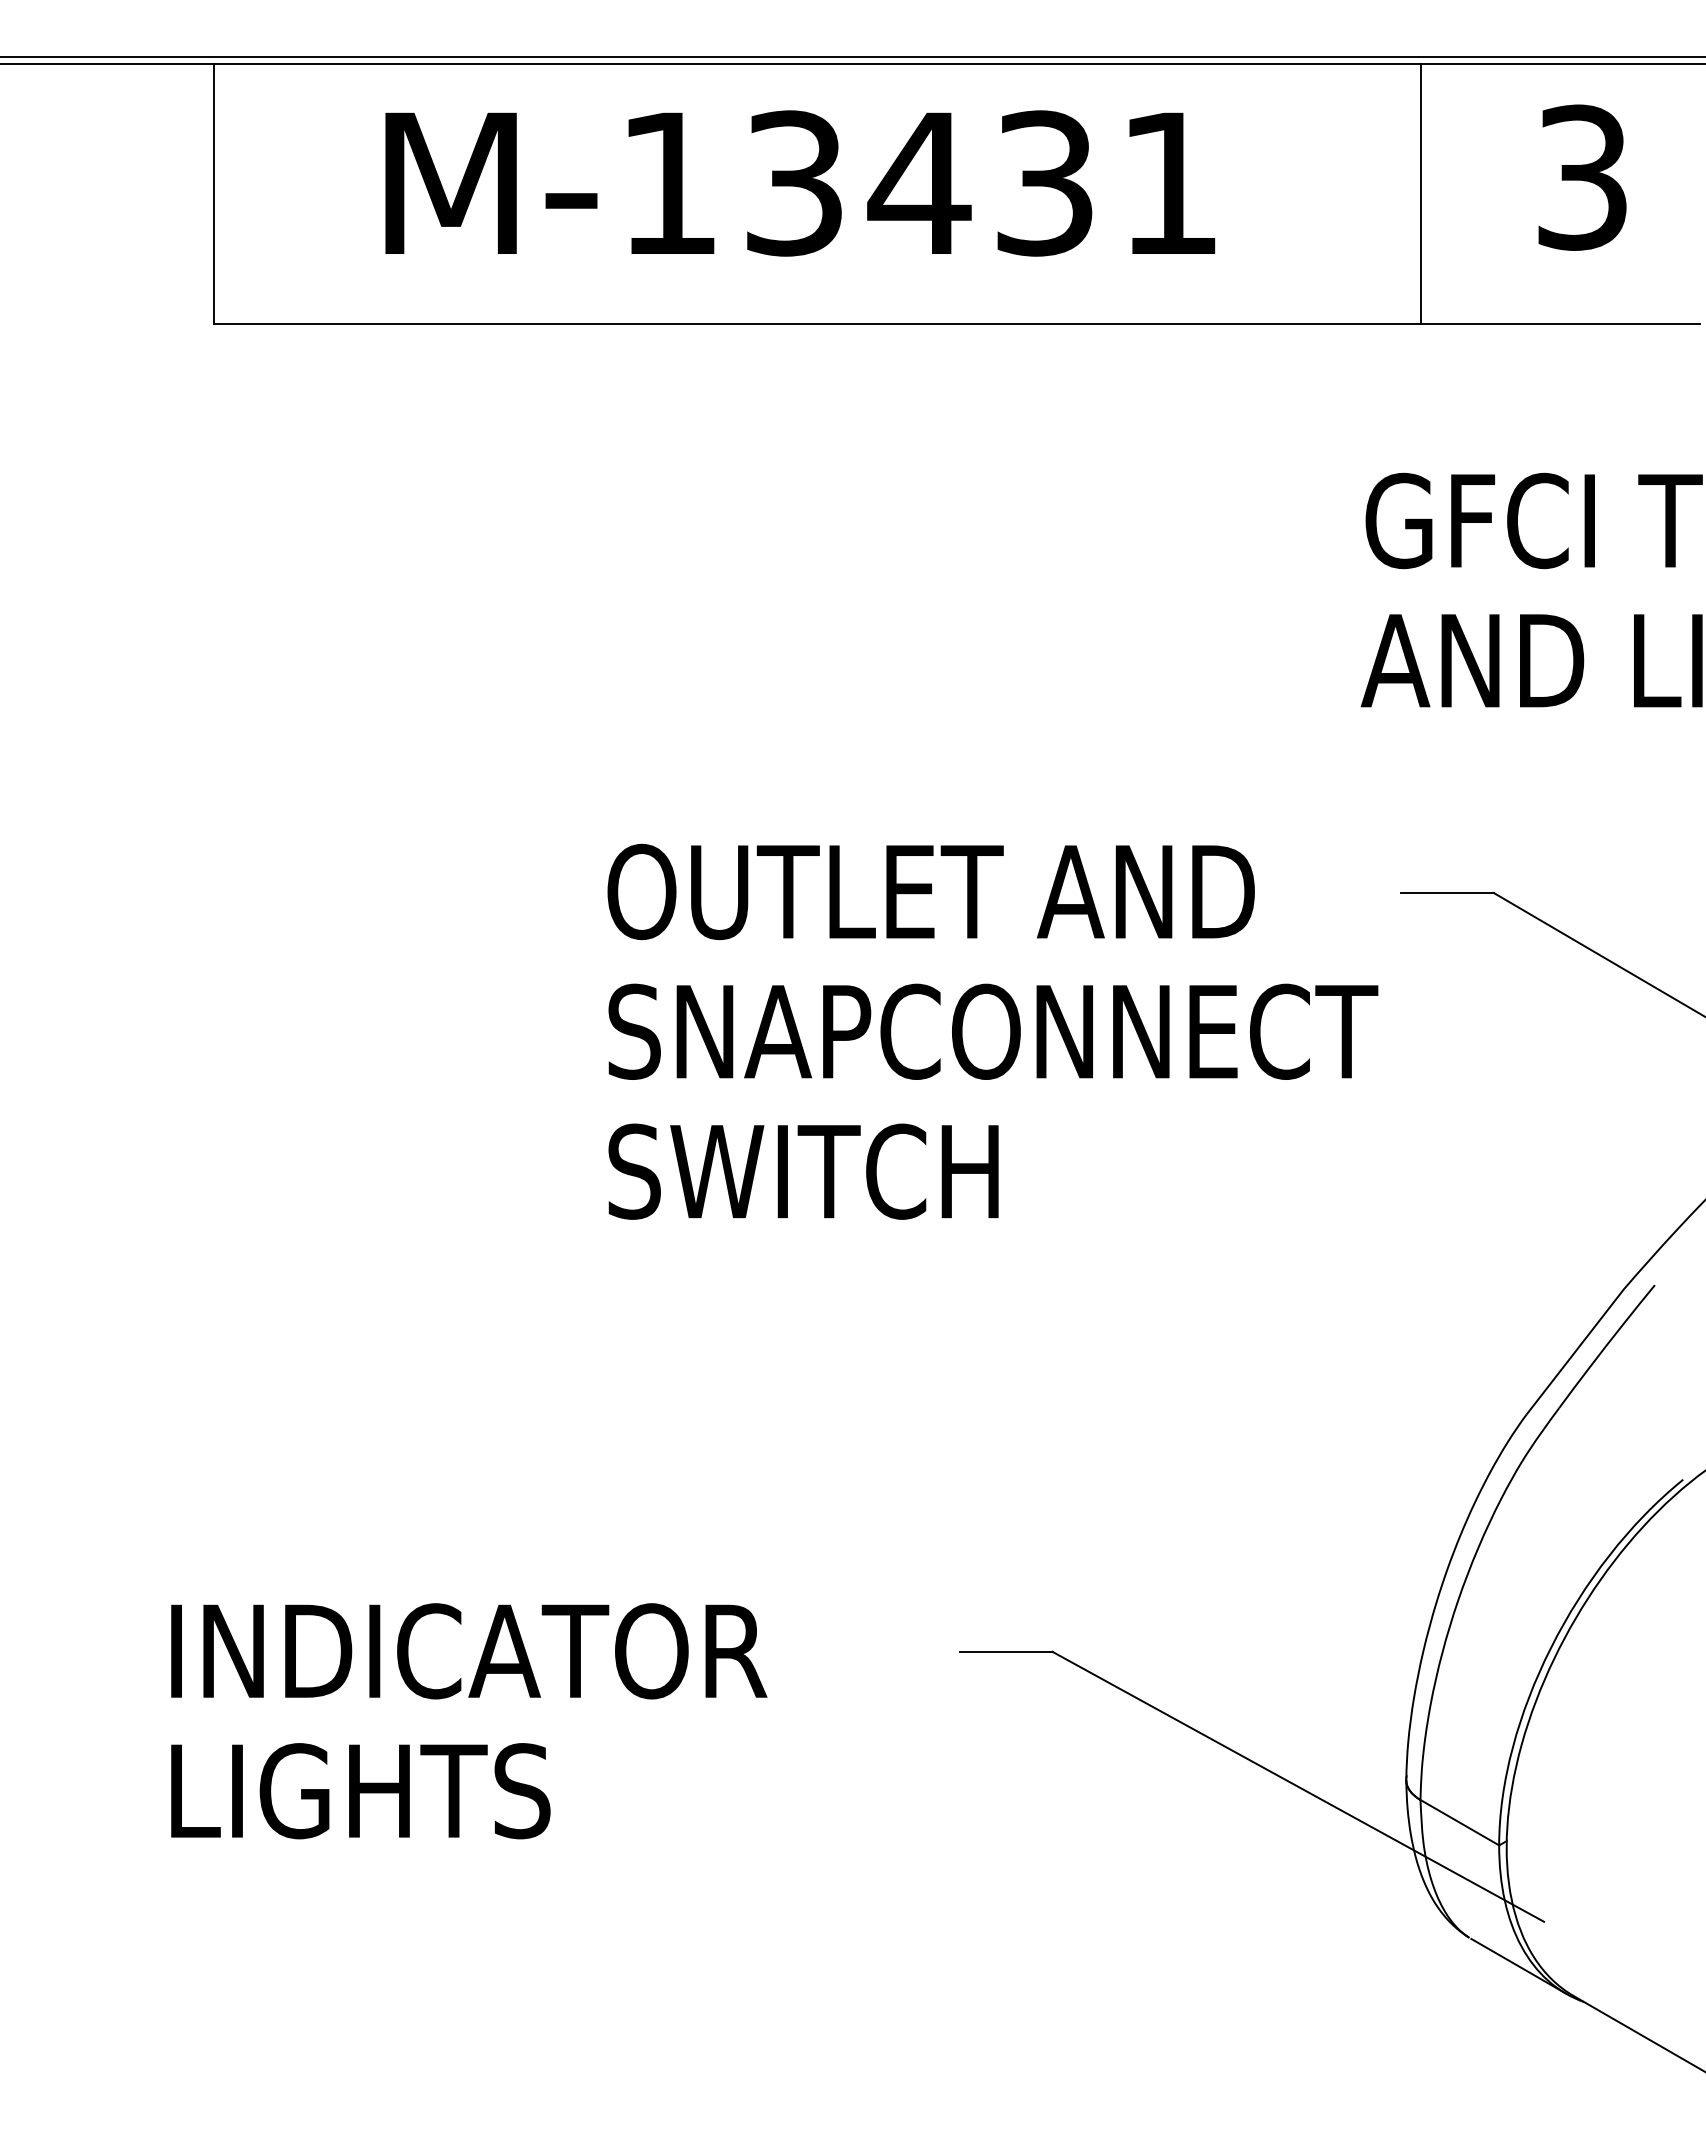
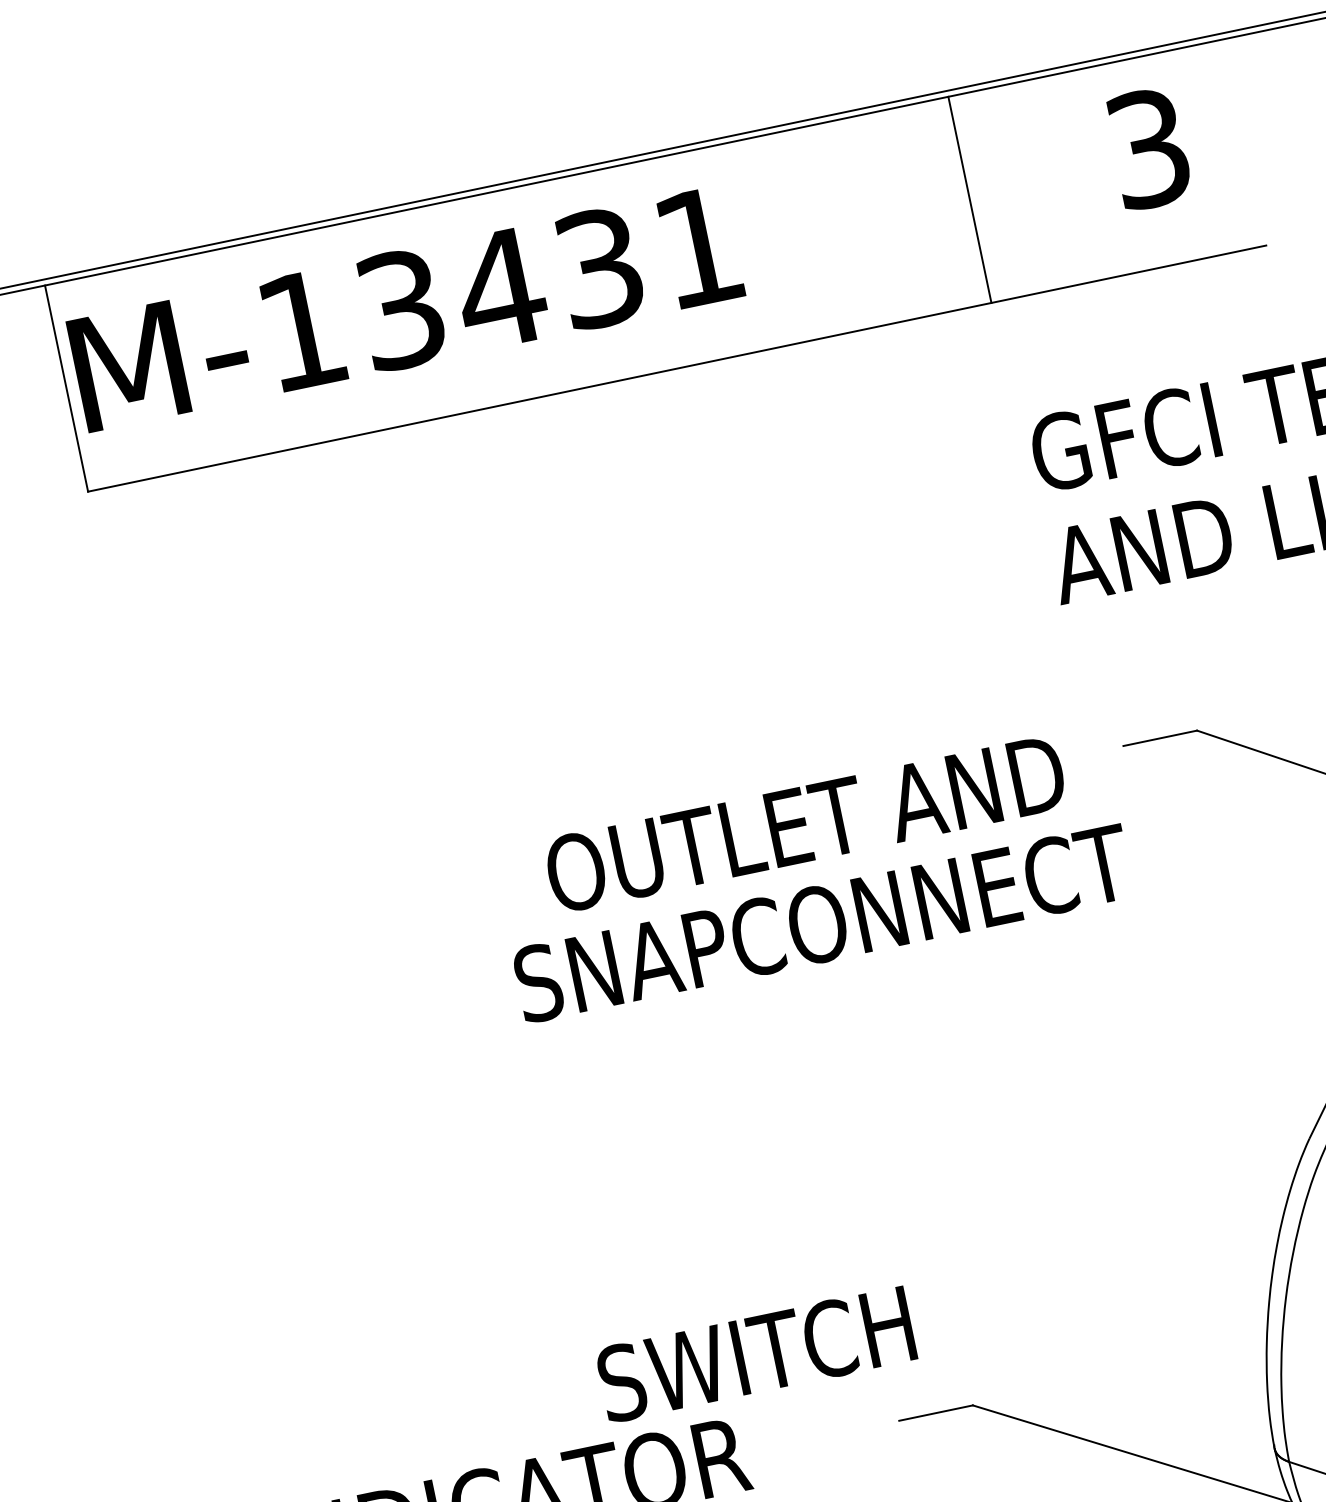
text: (800, 183) -> (406, 308), moved
line: (1421, 194) -> (970, 200), moved
text: (930, 891) -> (804, 823), moved
text: (803, 1171) -> (756, 1354), moved

